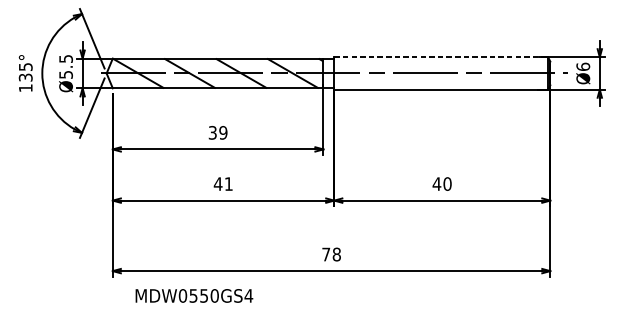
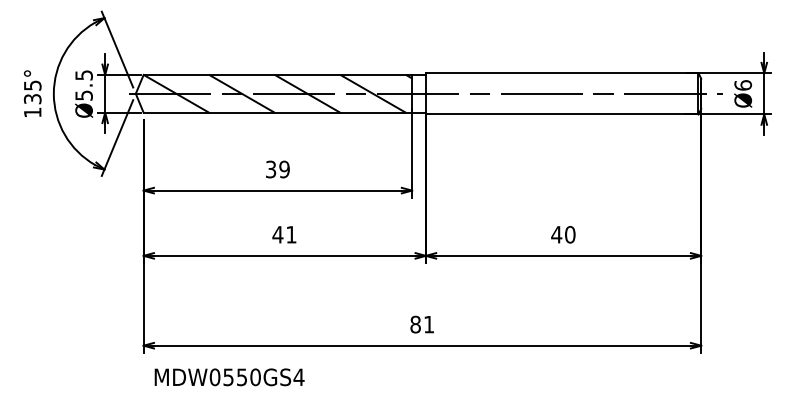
line: (441, 57) -> (562, 73), dashed -> solid
text: (331, 254) -> (422, 324), 78 -> 81
text: (194, 296) -> (229, 377), moved

